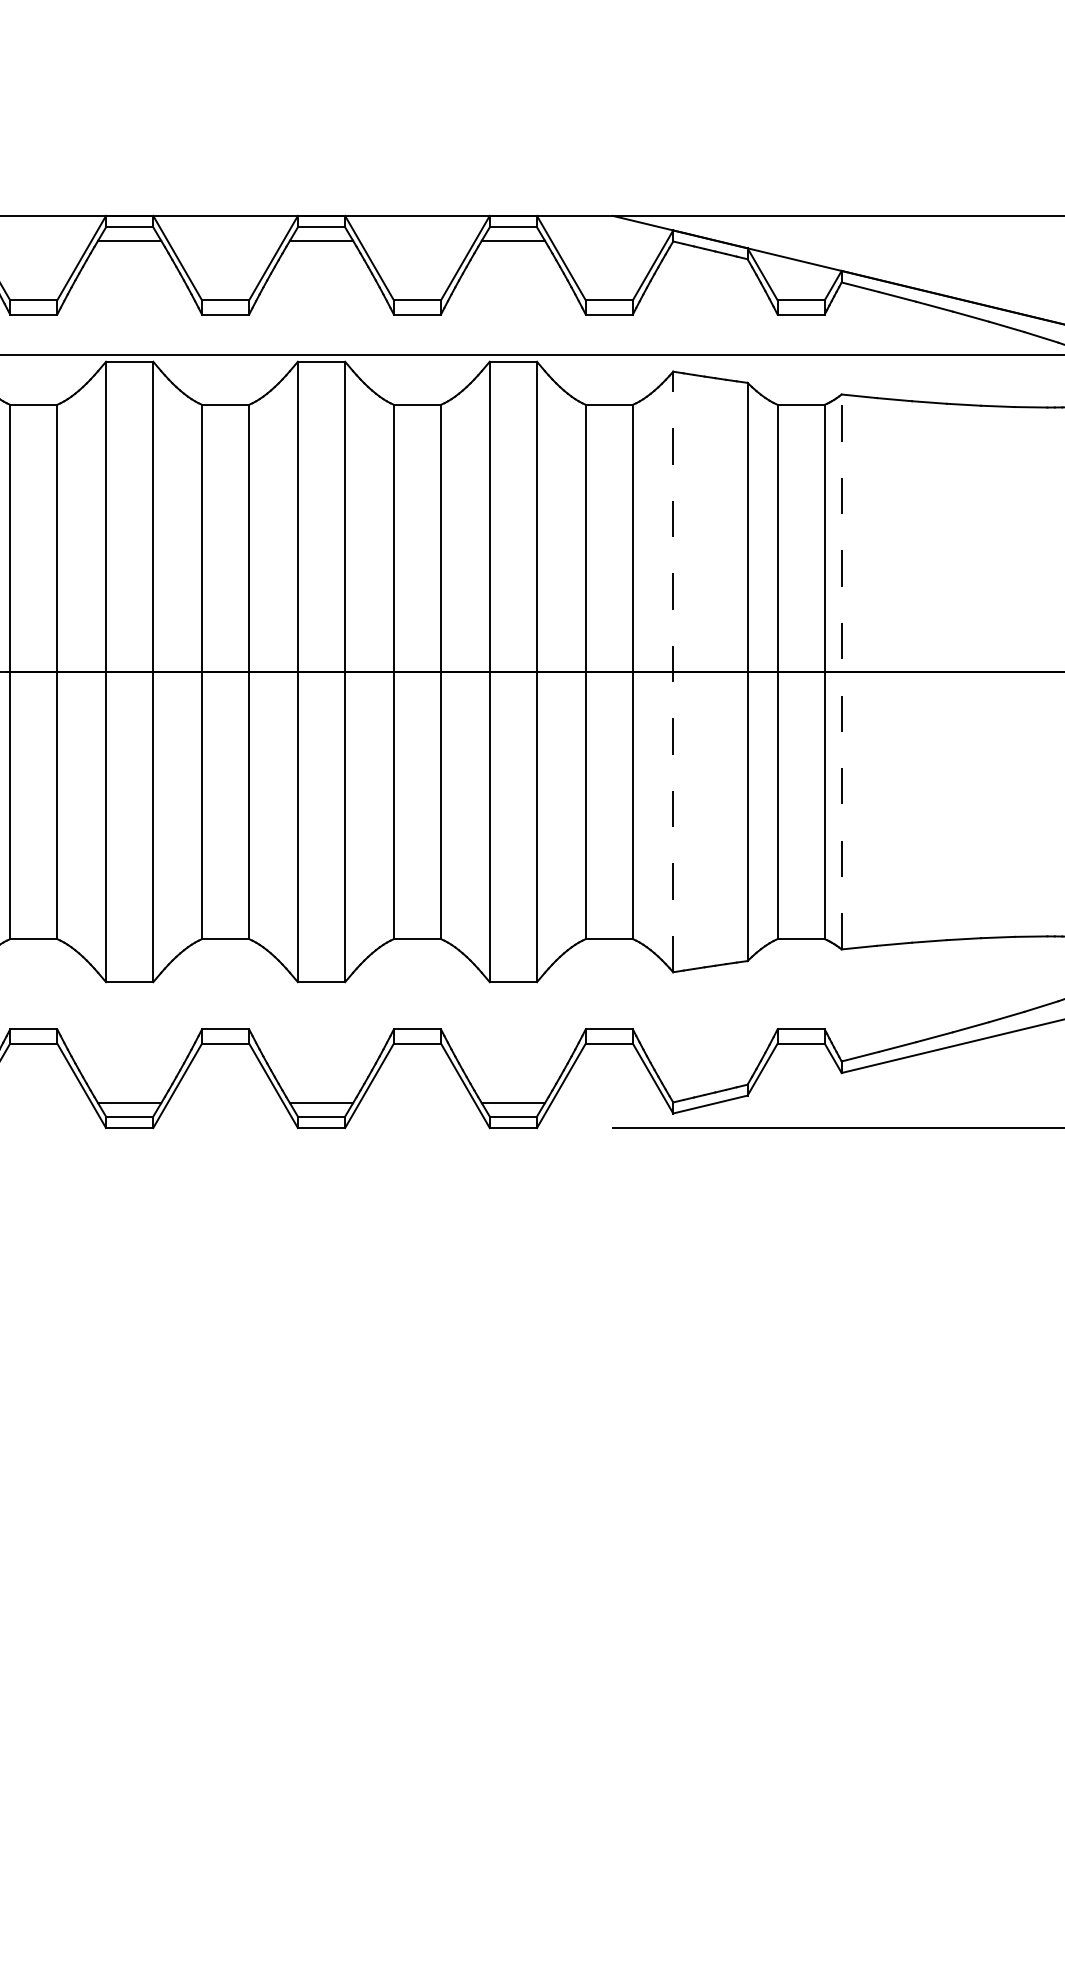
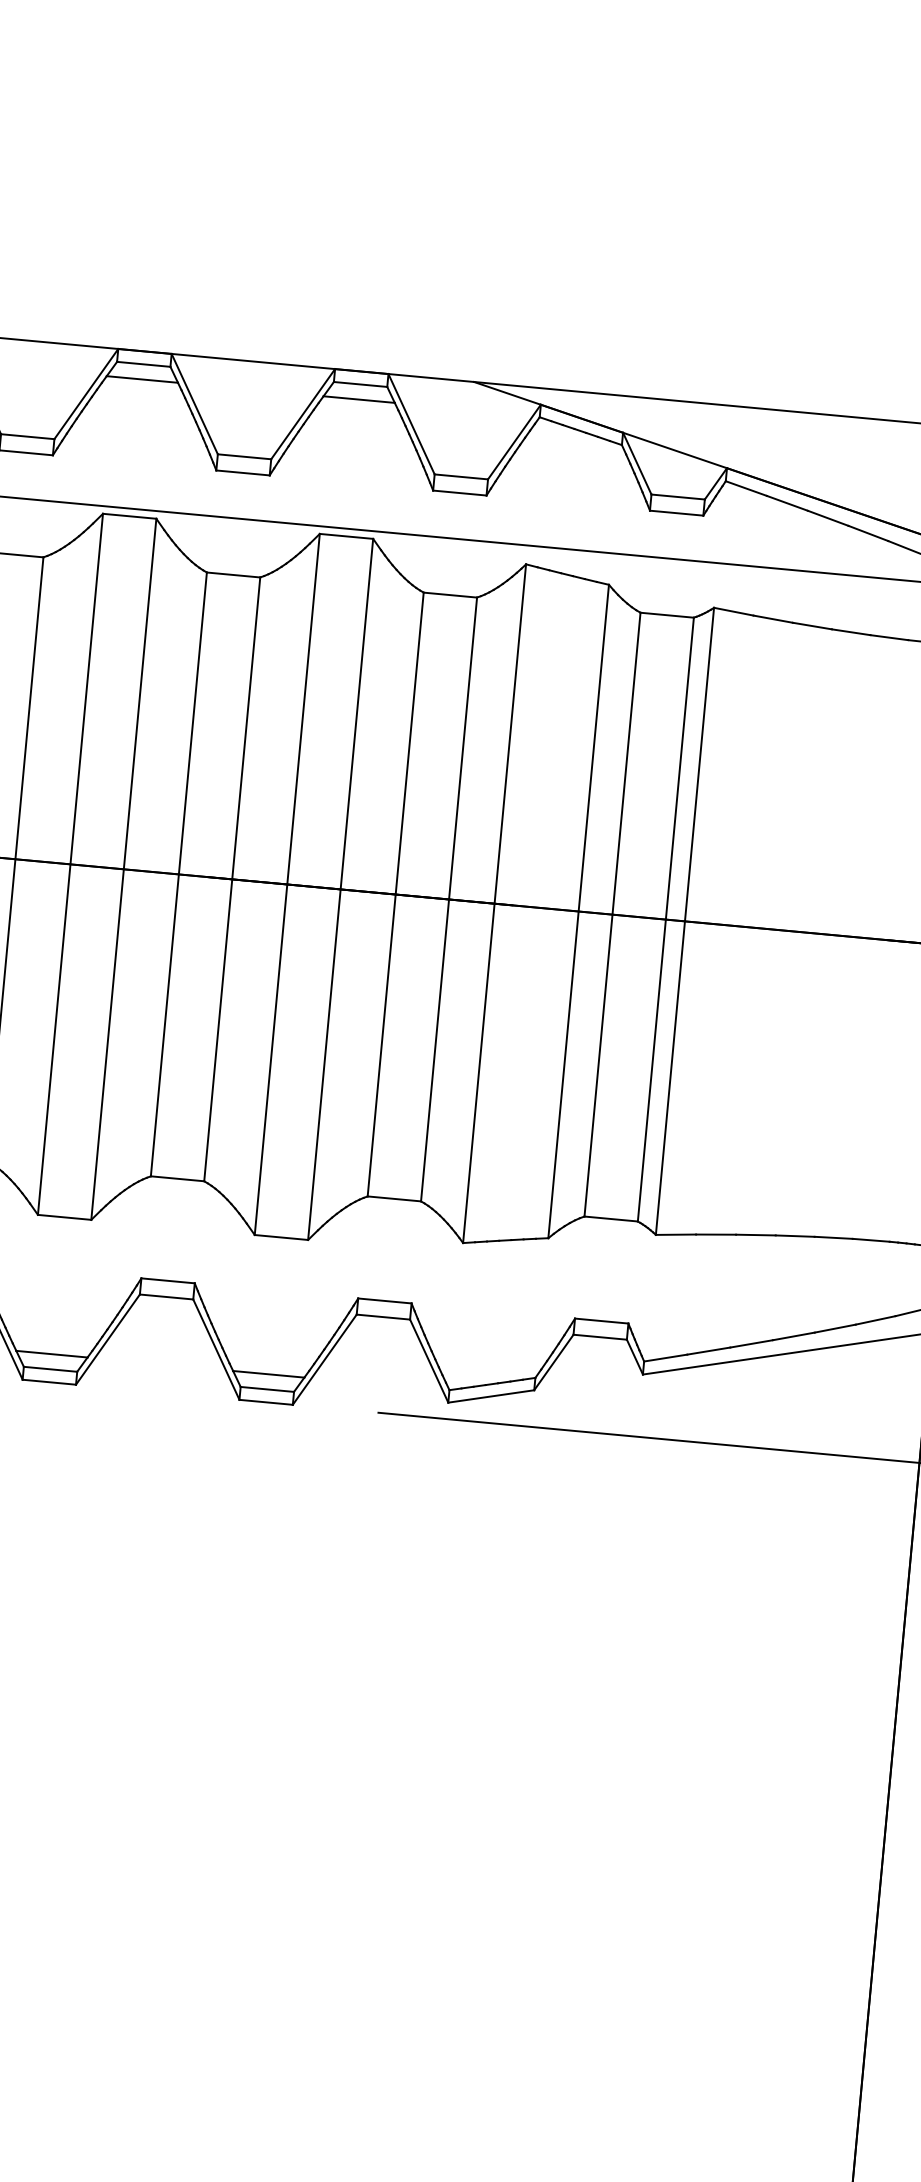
line: (673, 671) -> (494, 903), dashed -> solid
line: (841, 671) -> (684, 920), dashed -> solid

